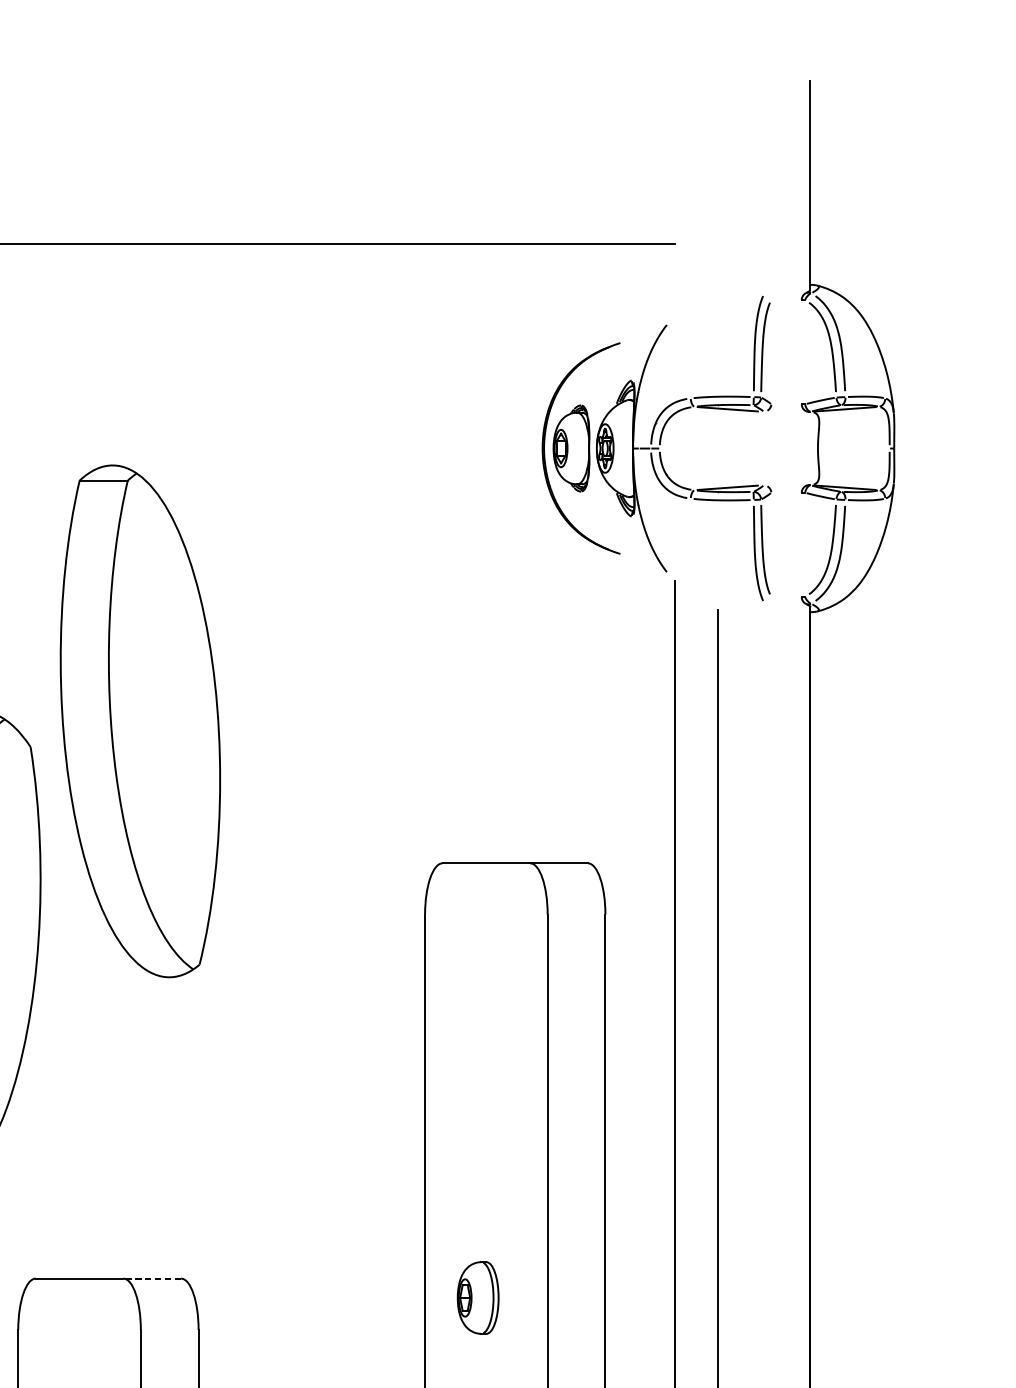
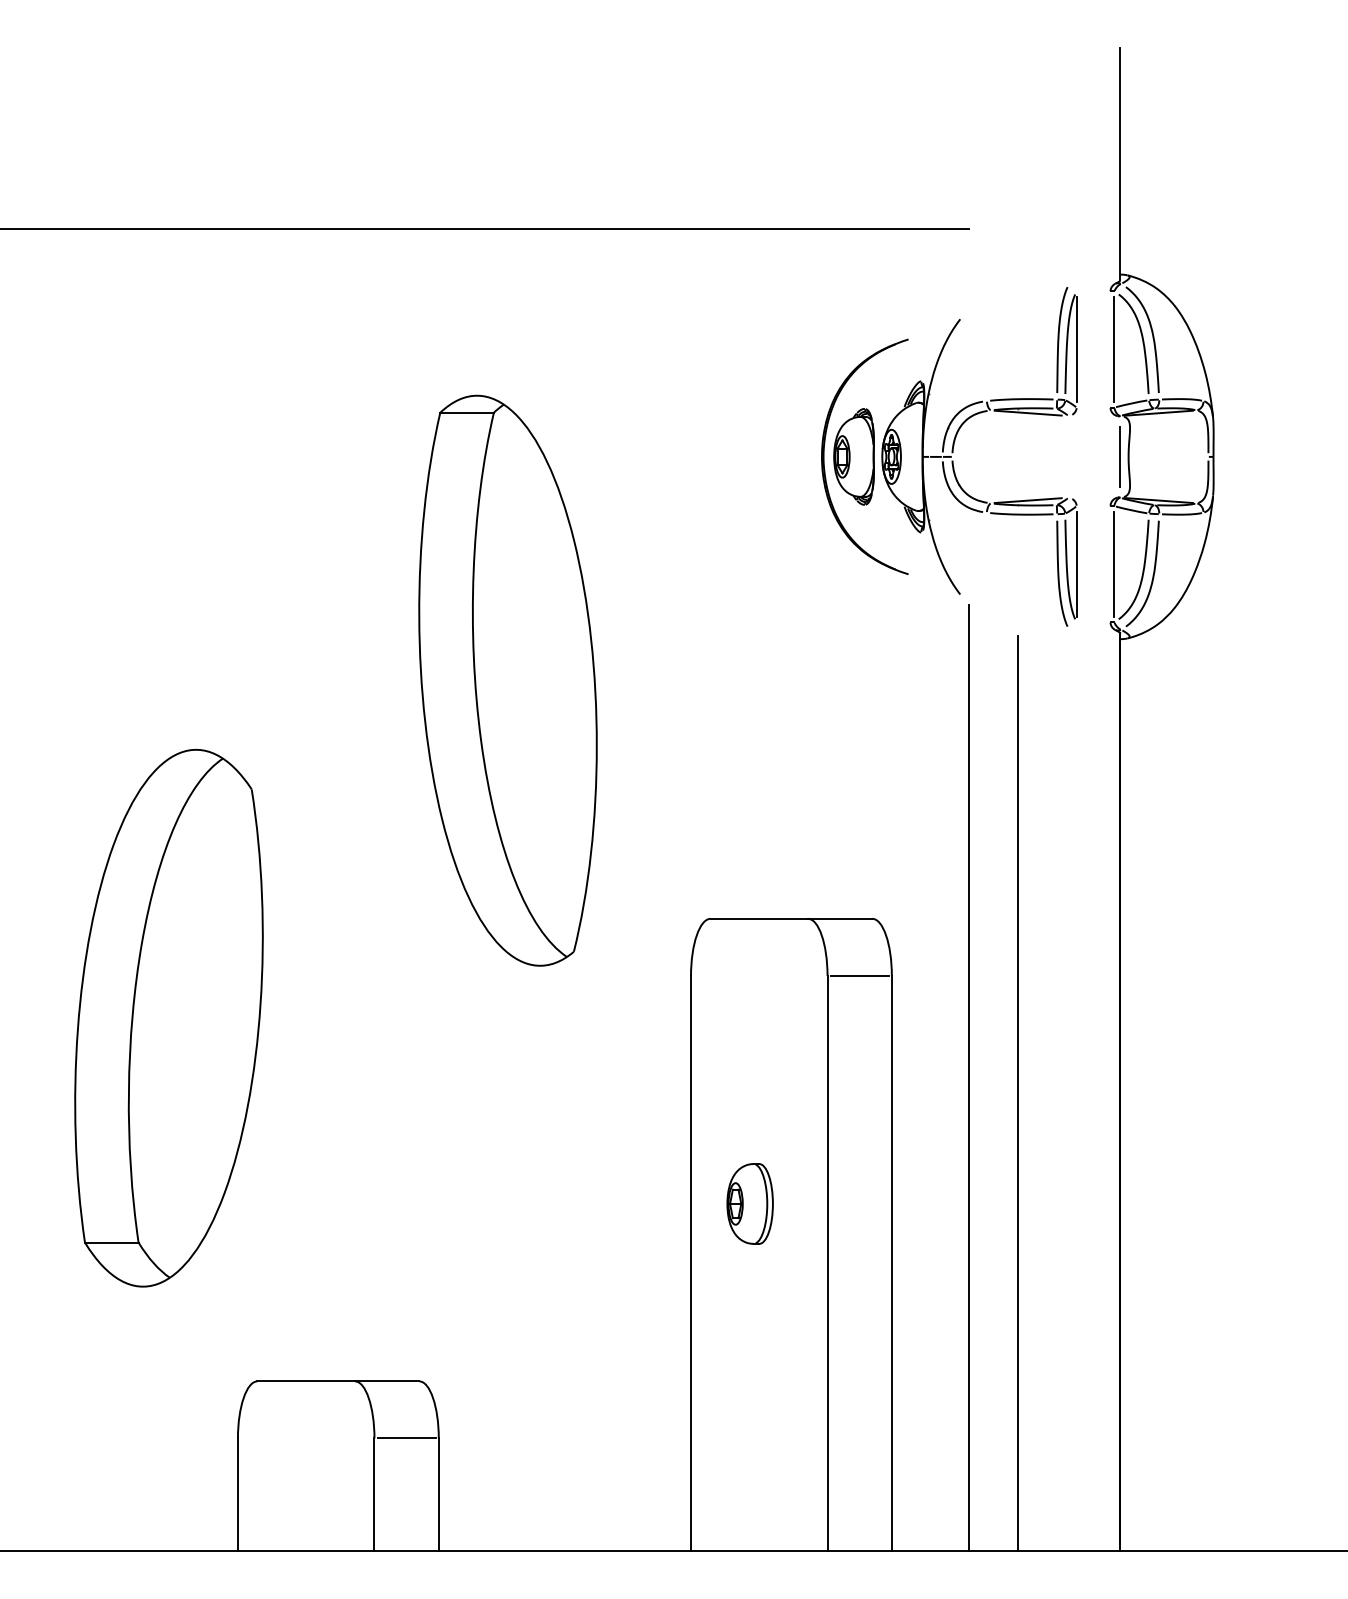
line: (771, 352) -> (1076, 349), added
line: (805, 352) -> (1114, 349), added
line: (810, 448) -> (1120, 456), added
line: (771, 544) -> (1076, 563), added
line: (805, 544) -> (1114, 563), added
part: (139, 721) -> (507, 680), moved
line: (576, 914) -> (859, 975), added
line: (151, 1278) -> (386, 1381), dashed -> solid
part: (477, 1297) -> (749, 1203), moved
line: (169, 1329) -> (406, 1438), added

